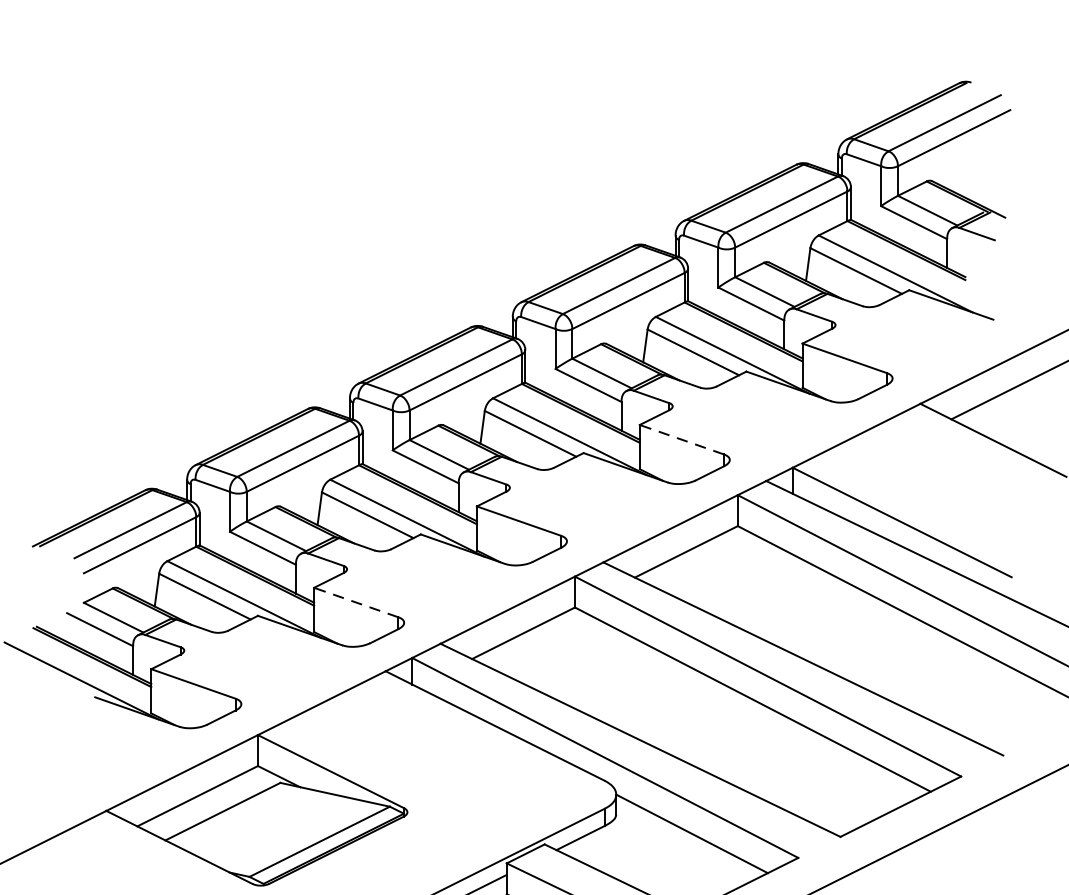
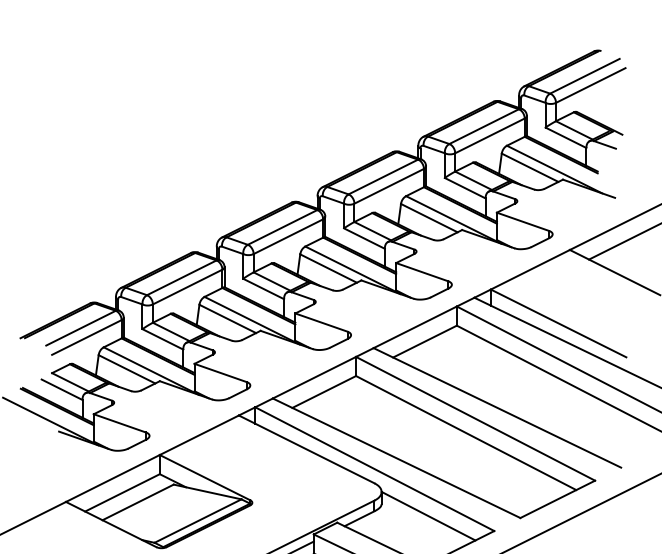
line: (682, 440) -> (422, 272), dashed -> solid
line: (355, 601) -> (220, 372), dashed -> solid

